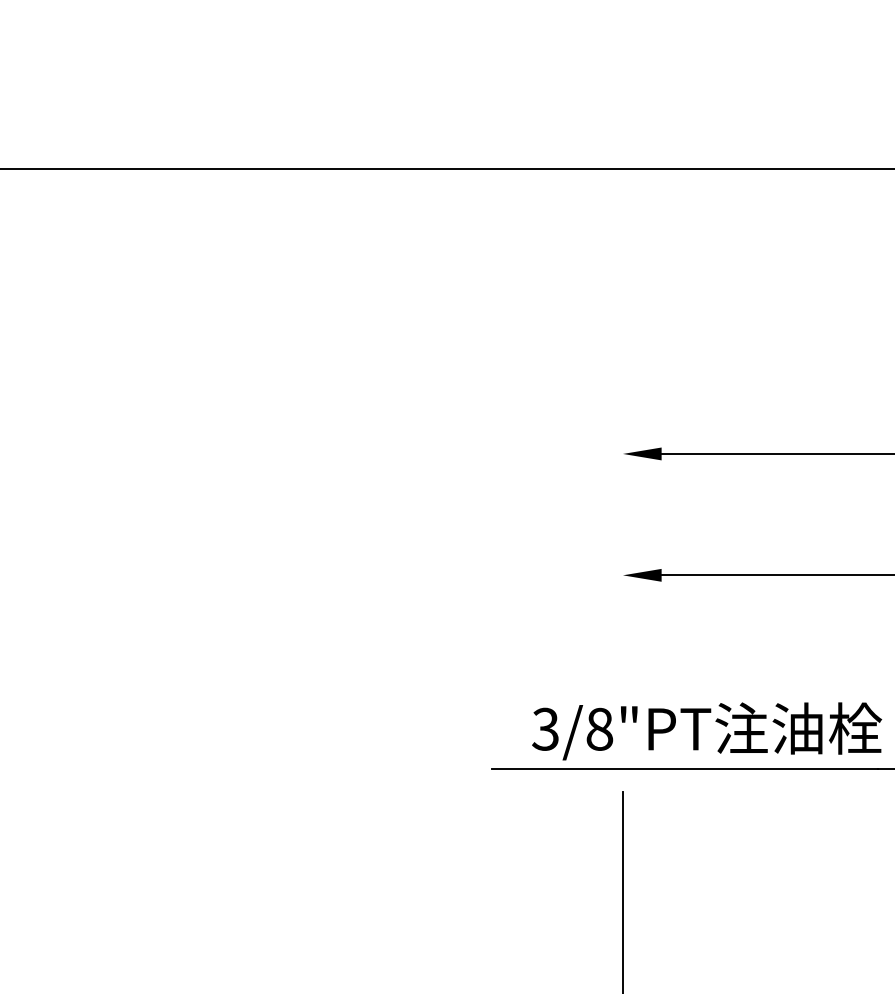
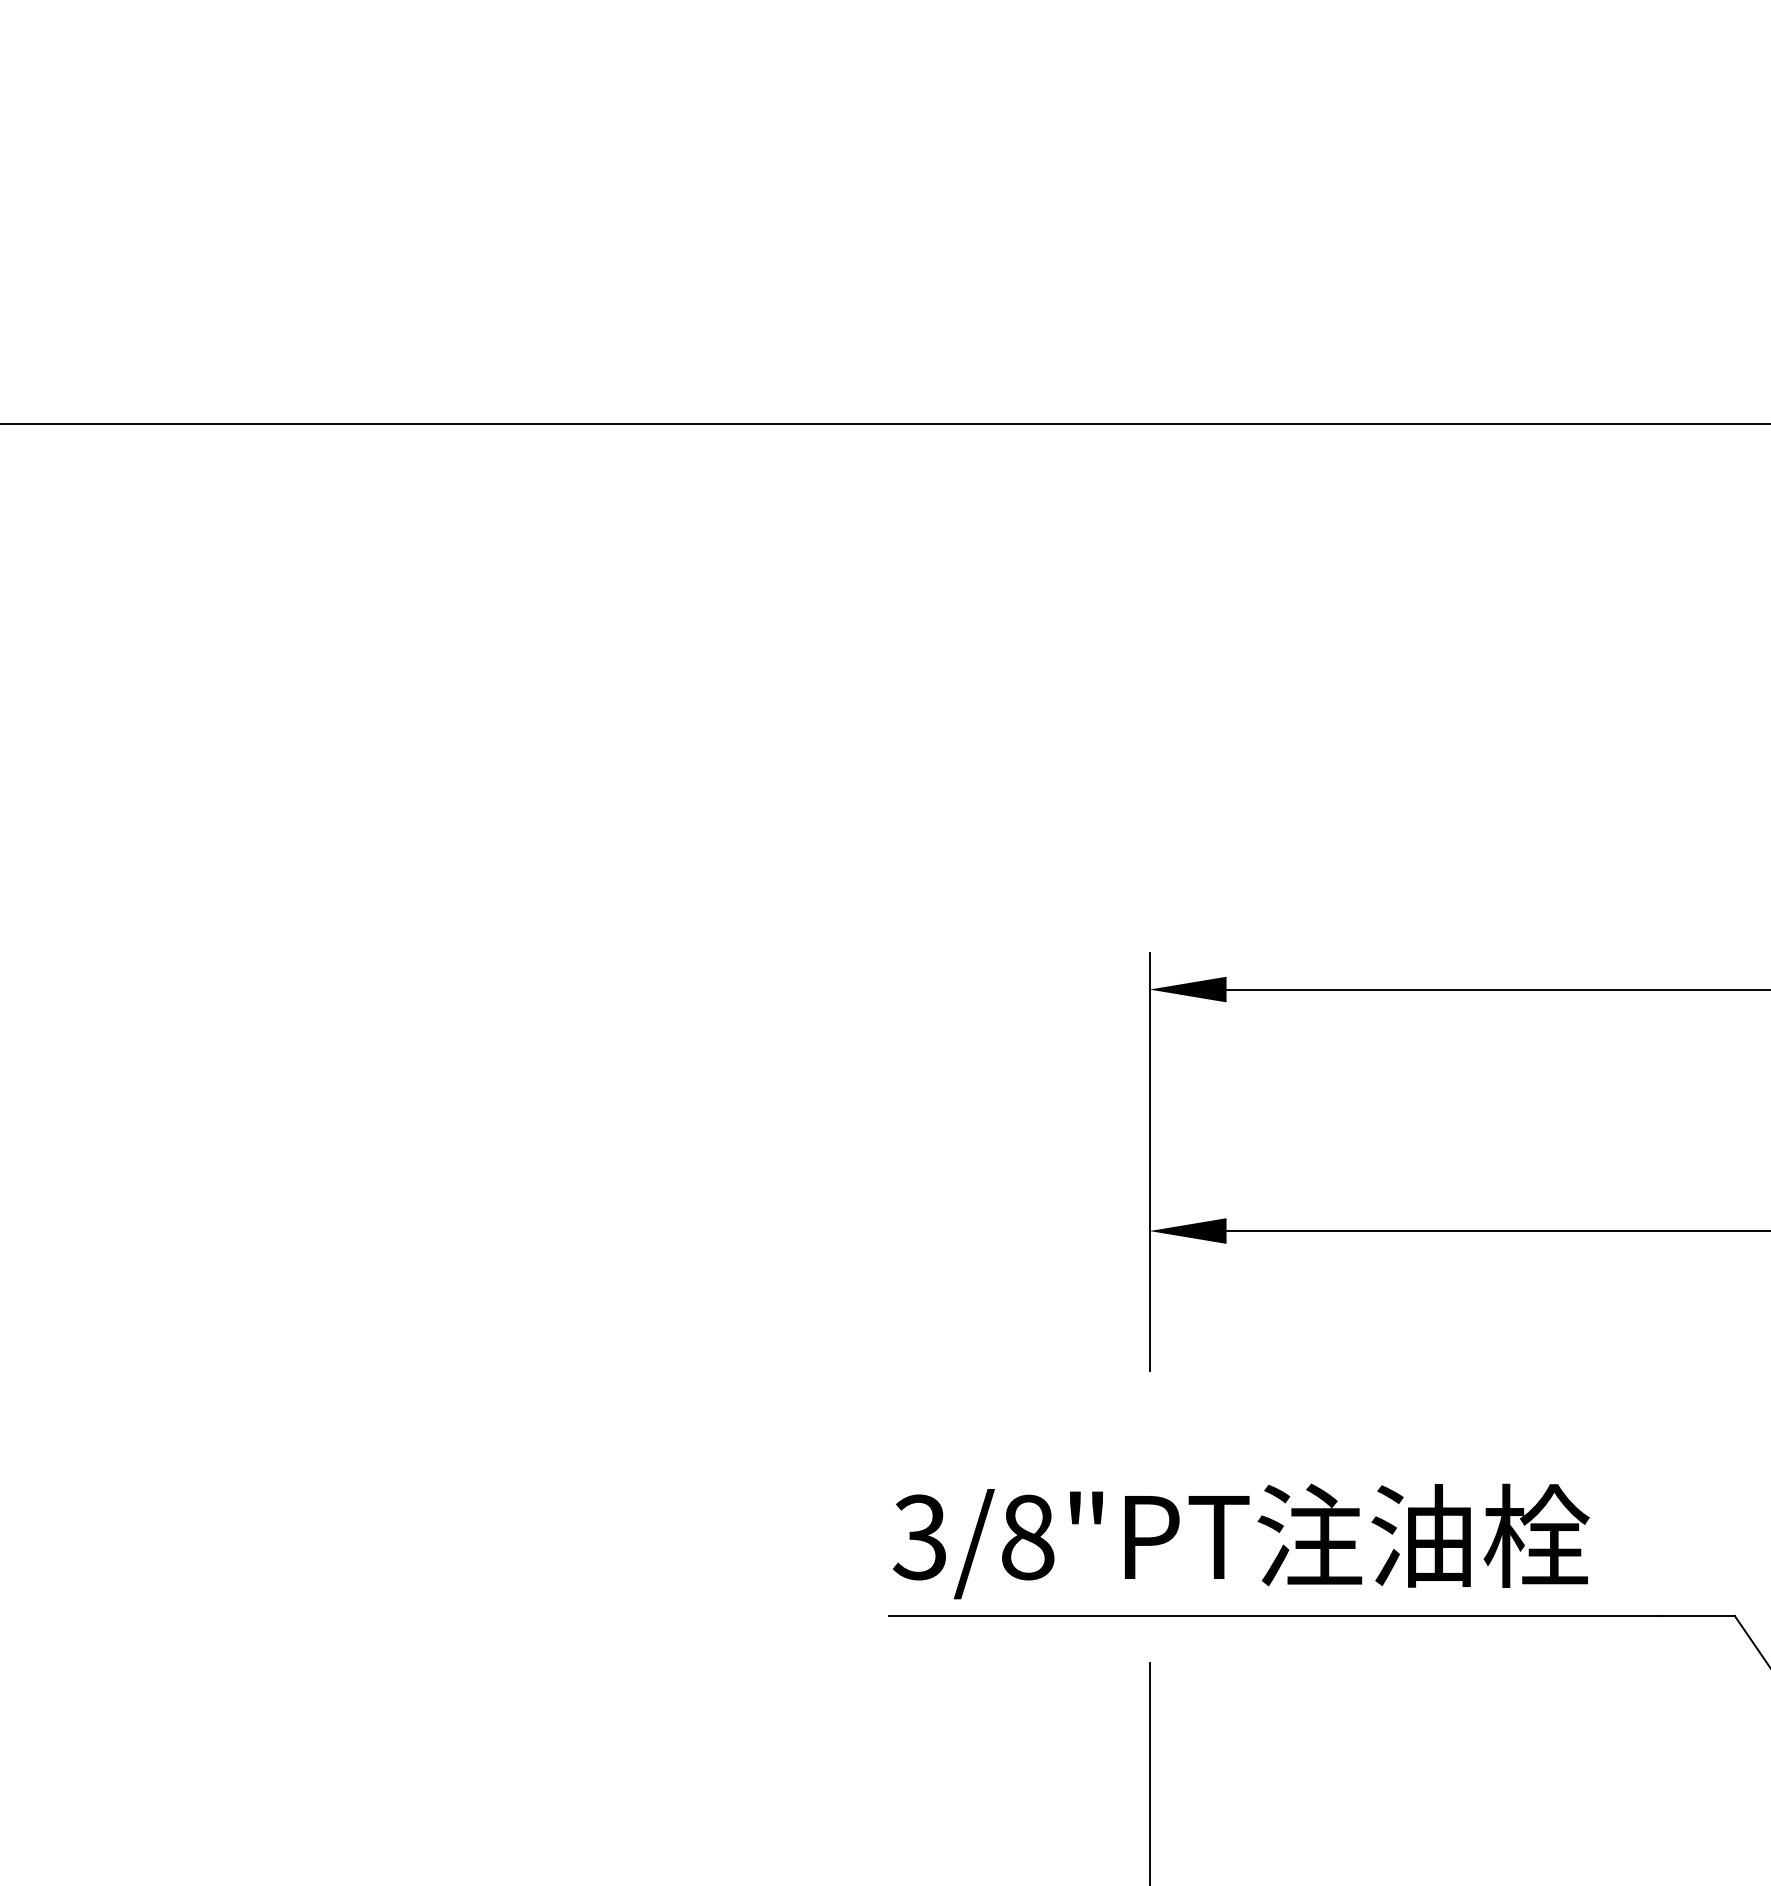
line: (622, 540) -> (1148, 1161), added
text: (707, 731) -> (1242, 1541), moved

